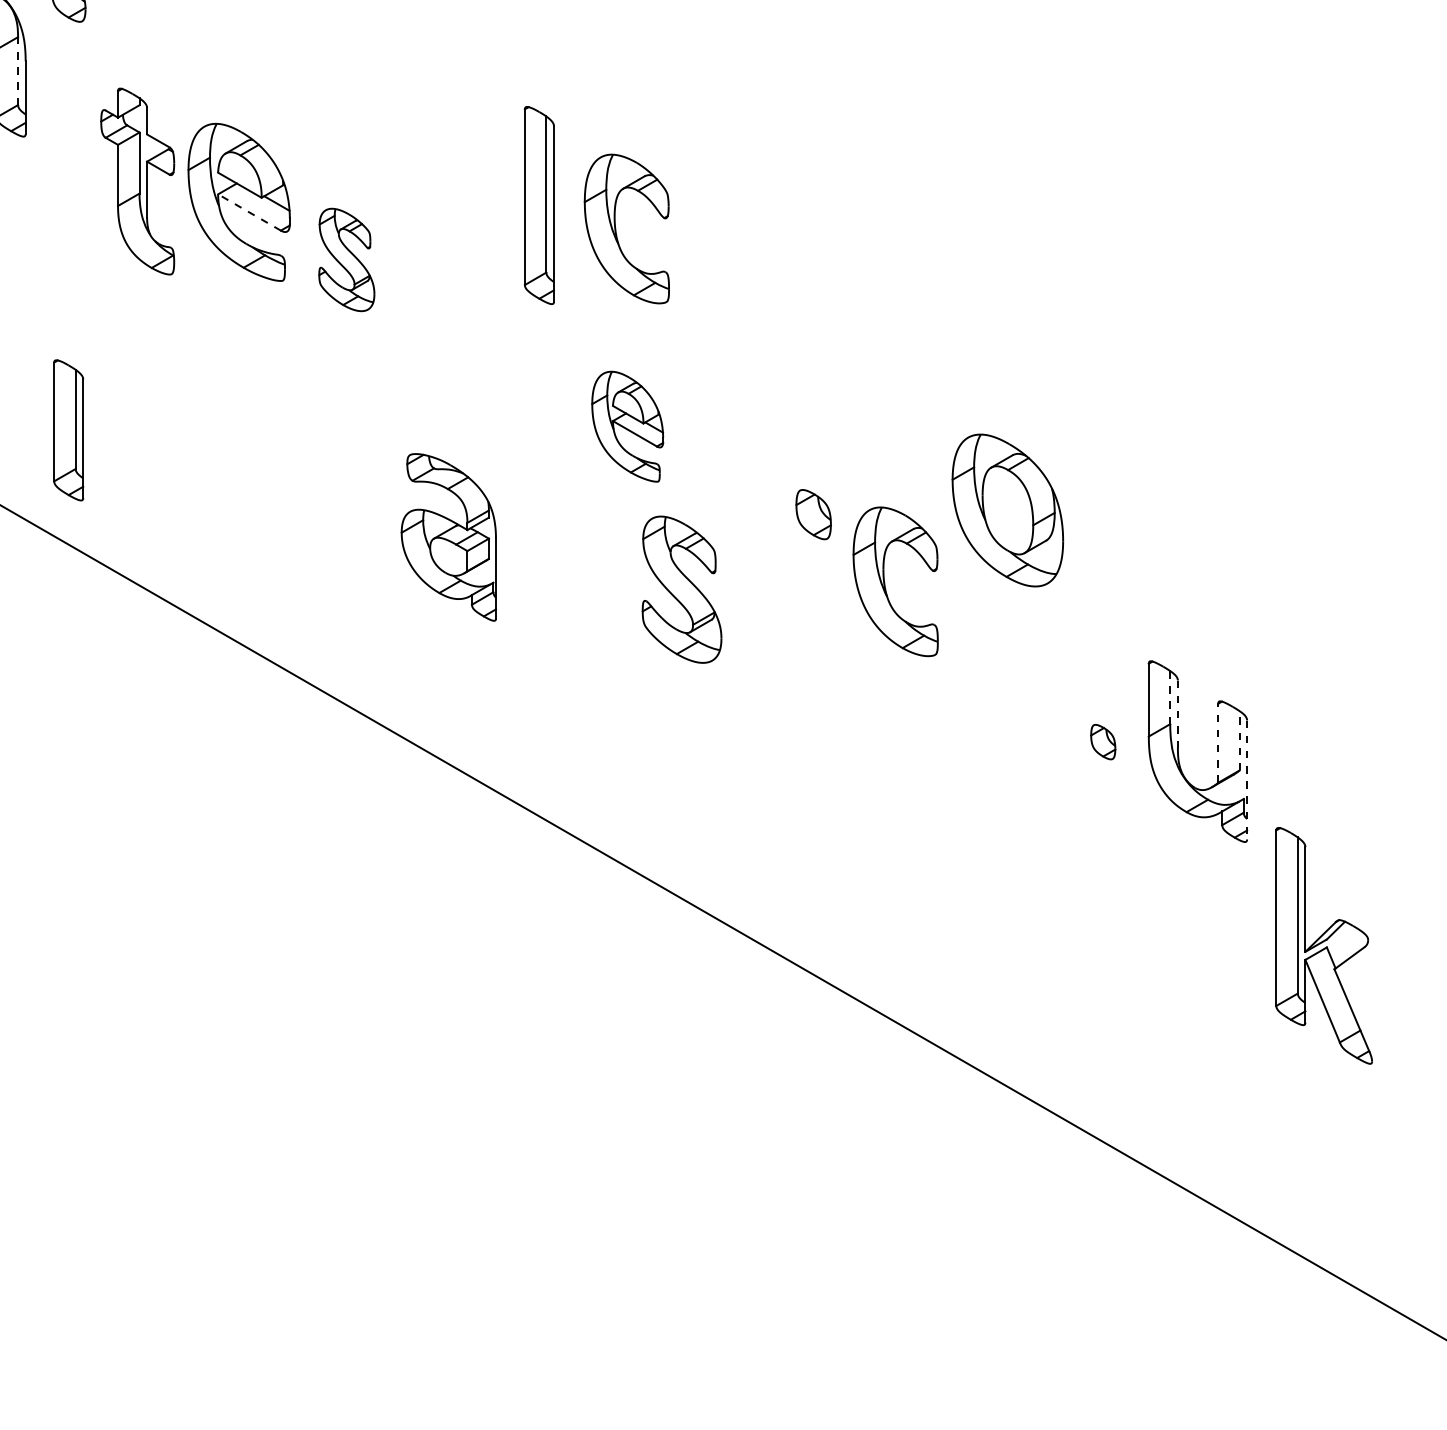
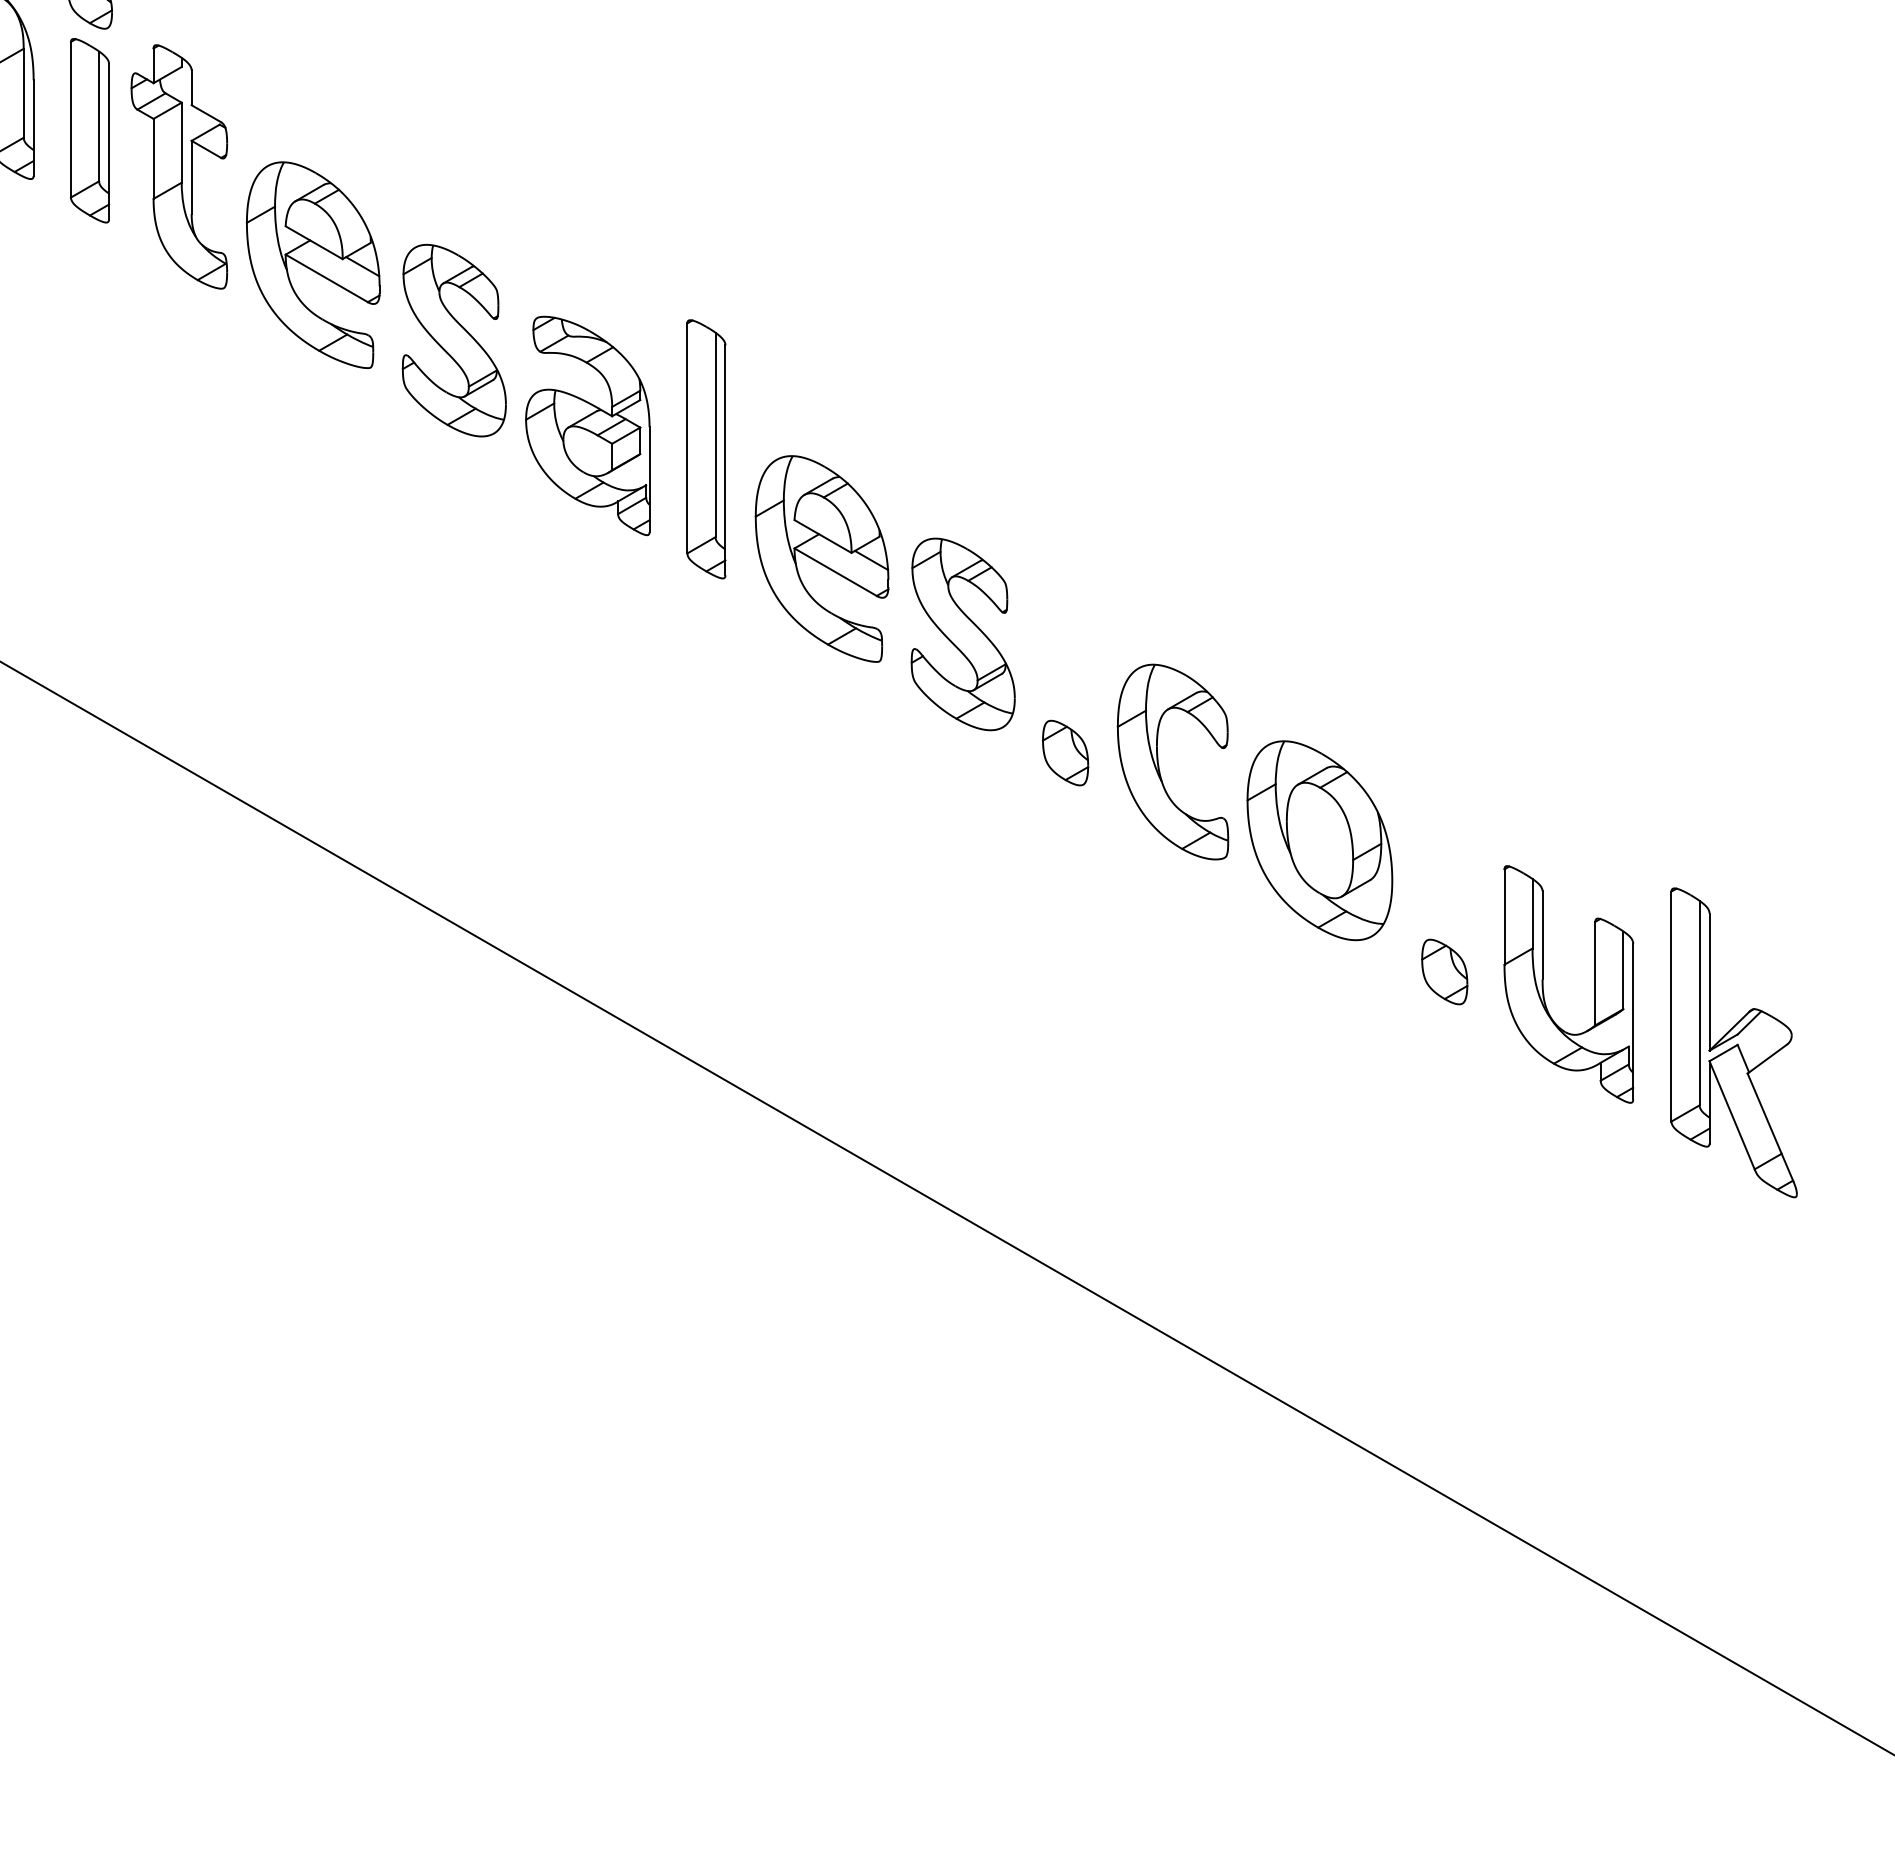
line: (17, 70) -> (23, 92), dashed -> solid
part: (137, 181) -> (178, 166), moved
part: (539, 205) -> (706, 449), moved
line: (249, 212) -> (326, 278), dashed -> solid
part: (616, 231) -> (807, 303), removed
part: (346, 259) -> (453, 340), size x1.43
part: (627, 426) -> (821, 558), size x1.43
part: (69, 430) -> (90, 130), moved
part: (1007, 510) -> (1319, 840), moved
part: (813, 514) -> (1065, 752), moved
part: (448, 537) -> (587, 425), moved
part: (681, 589) -> (962, 634), moved
line: (1170, 697) -> (1532, 913), dashed -> solid
line: (1177, 714) -> (1542, 935), dashed -> solid
line: (1239, 740) -> (1623, 970), dashed -> solid
part: (1103, 741) -> (1444, 971), size x1.43
line: (1218, 743) -> (1595, 973), dashed -> solid
line: (1247, 779) -> (1633, 1021), dashed -> solid
part: (1323, 945) -> (1733, 1042), moved

